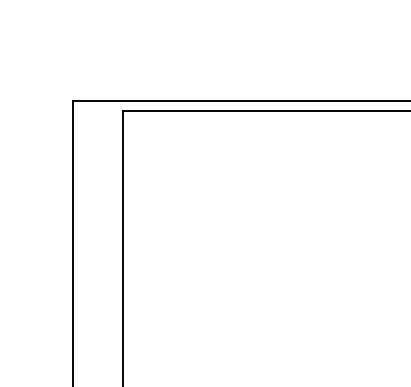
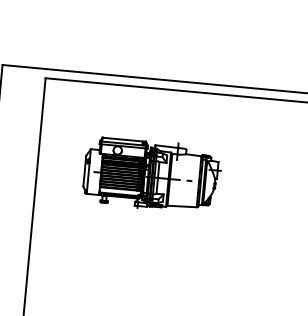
part: (254, 209) -> (152, 174), added

